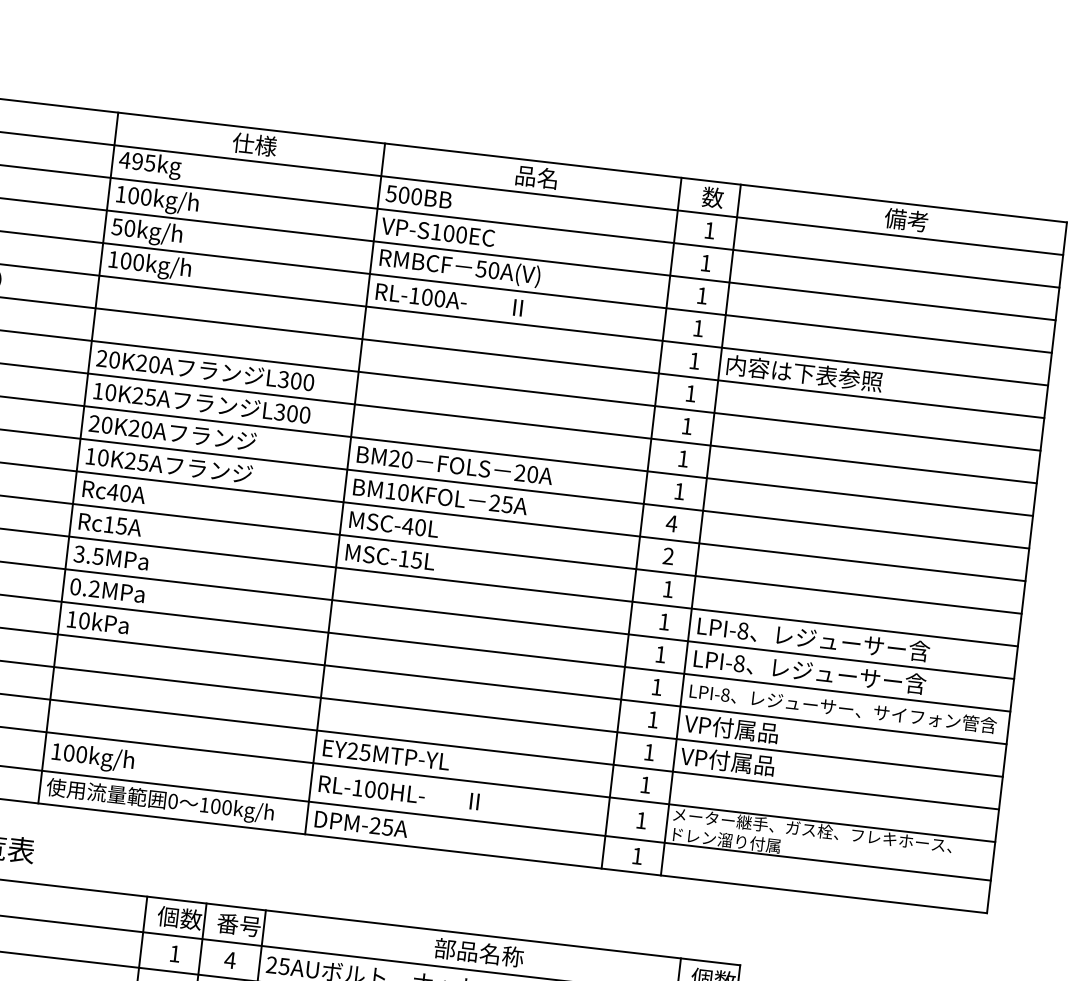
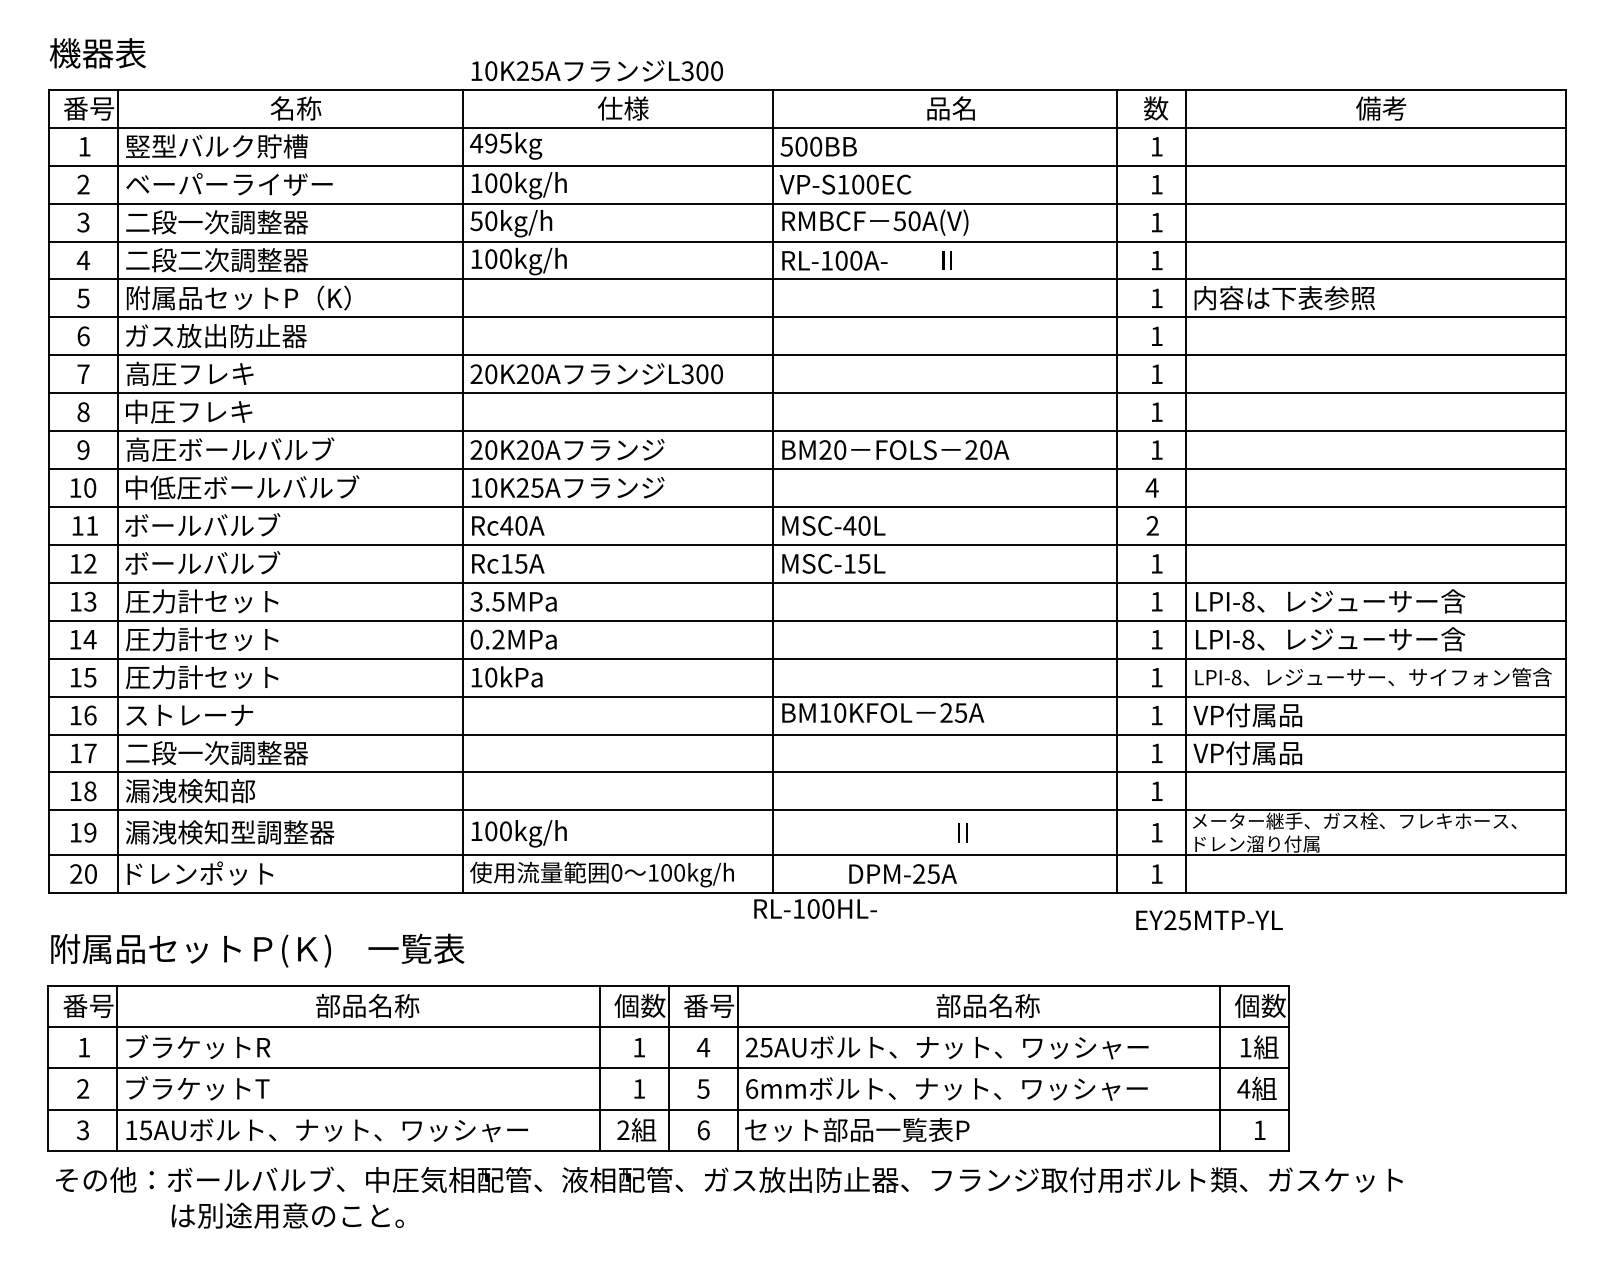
text: (201, 402) -> (596, 70), moved
text: (440, 496) -> (883, 712), moved
text: (386, 755) -> (1209, 920), moved
text: (372, 789) -> (815, 908), moved
text: (361, 823) -> (902, 873), moved

